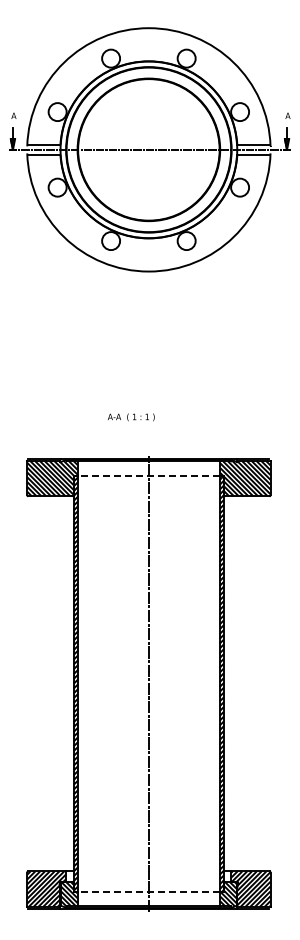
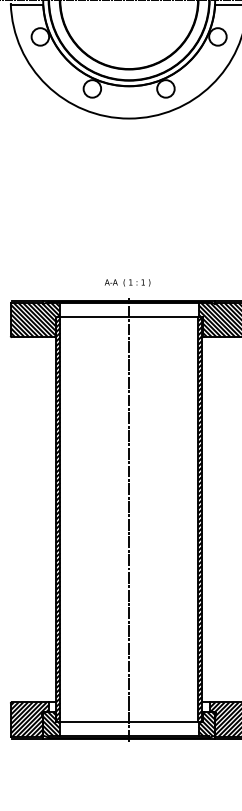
text: (131, 417) -> (127, 282), moved
line: (148, 475) -> (128, 317), dashed -> solid
line: (148, 892) -> (128, 722), dashed -> solid

